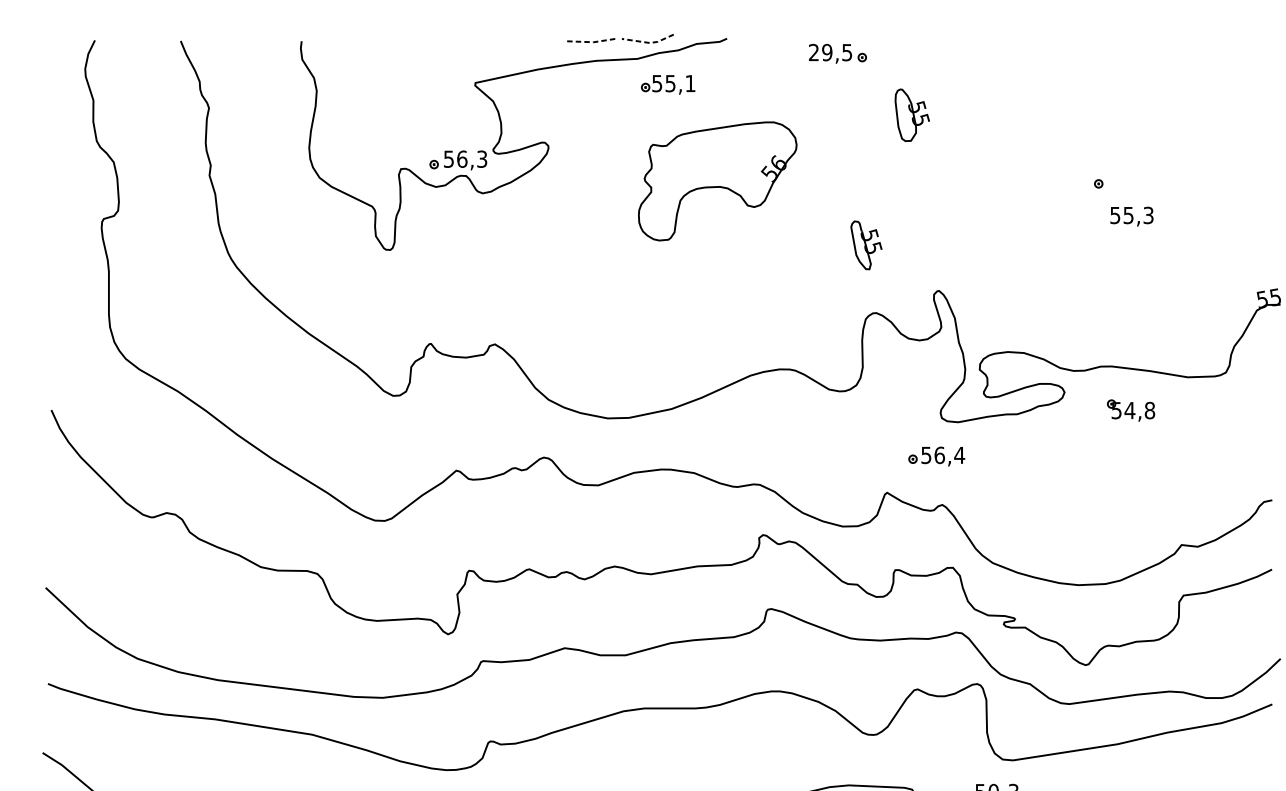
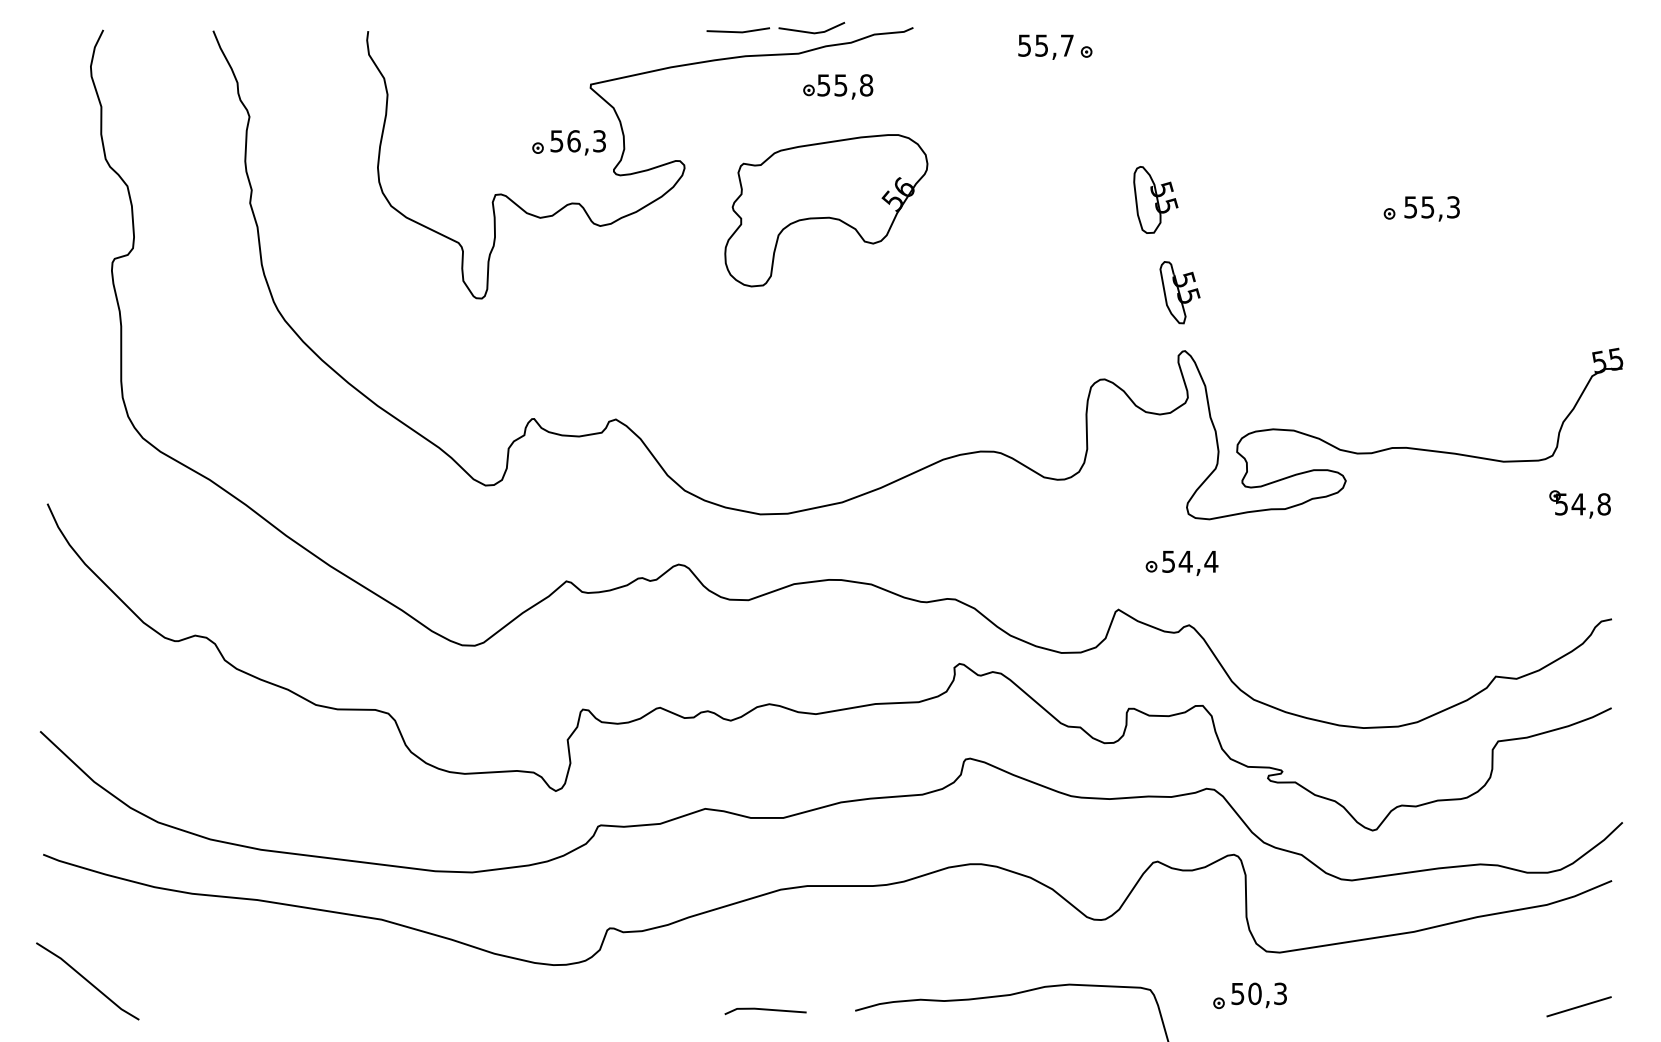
line: (591, 42) -> (739, 32), dashed -> solid
line: (649, 43) -> (813, 33), dashed -> solid
text: (830, 52) -> (1045, 45), 29,5 -> 55,7
text: (690, 83) -> (866, 85), 55,1 -> 55,8
part: (912, 114) -> (1155, 199), moved
part: (457, 160) -> (568, 142), moved
part: (717, 181) -> (826, 210), moved
text: (1131, 216) -> (1431, 208), moved
part: (866, 245) -> (1179, 292), moved
part: (1130, 410) -> (1579, 504), moved
text: (939, 455) -> (1185, 561), 56,4 -> 54,4

